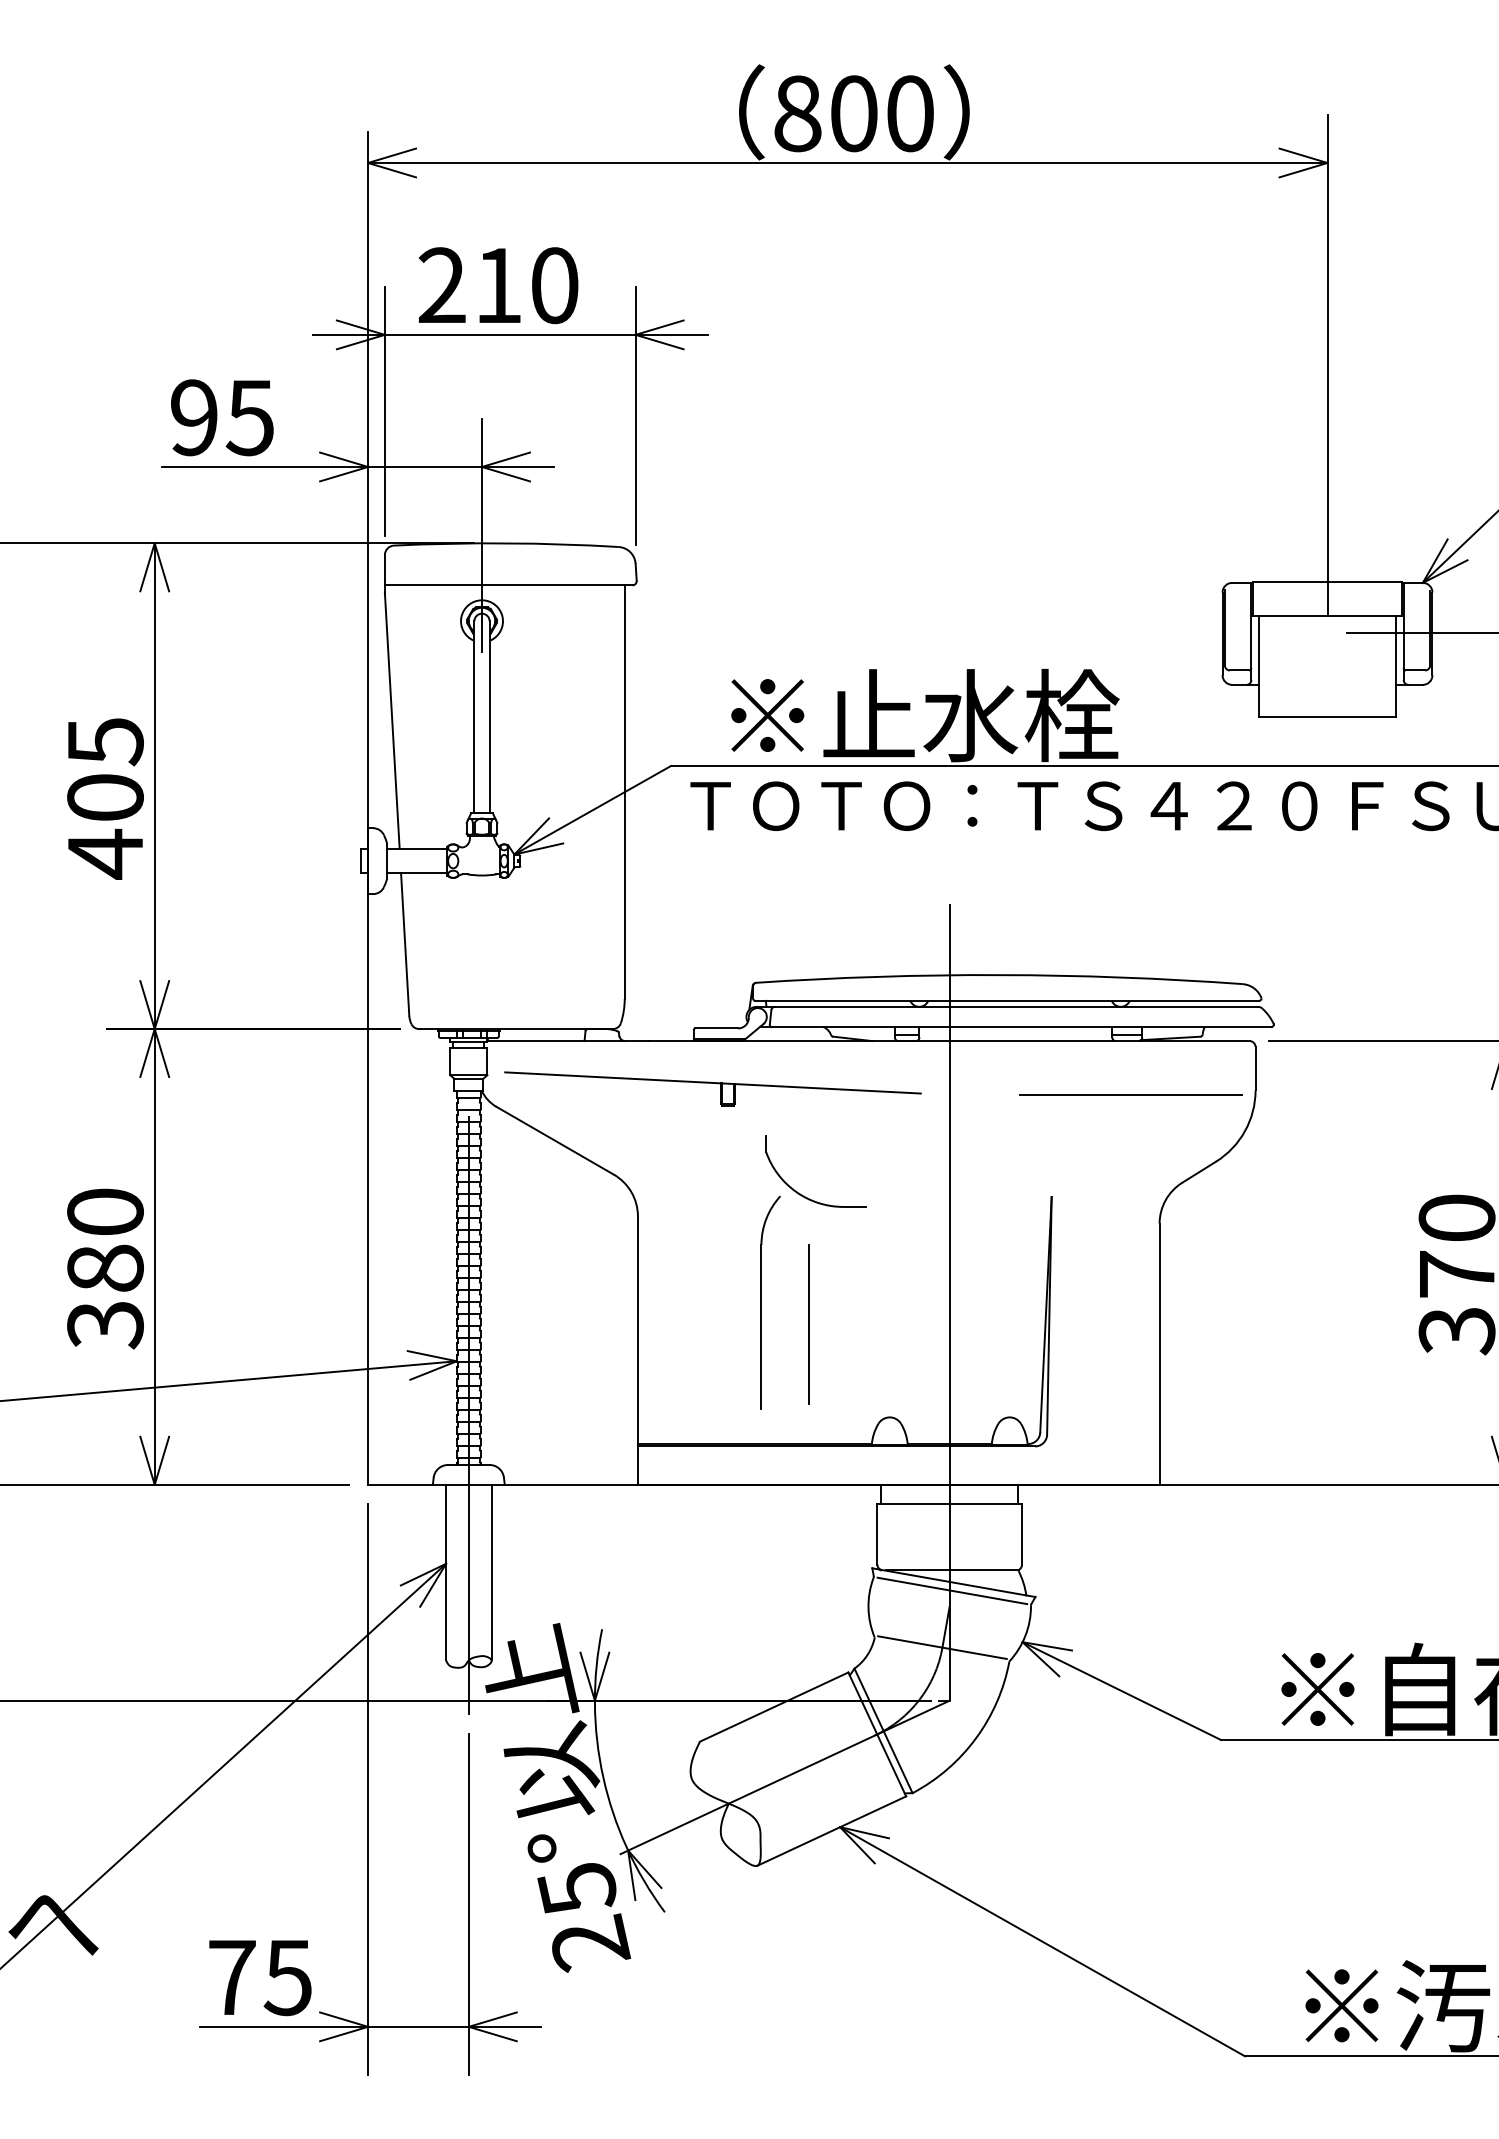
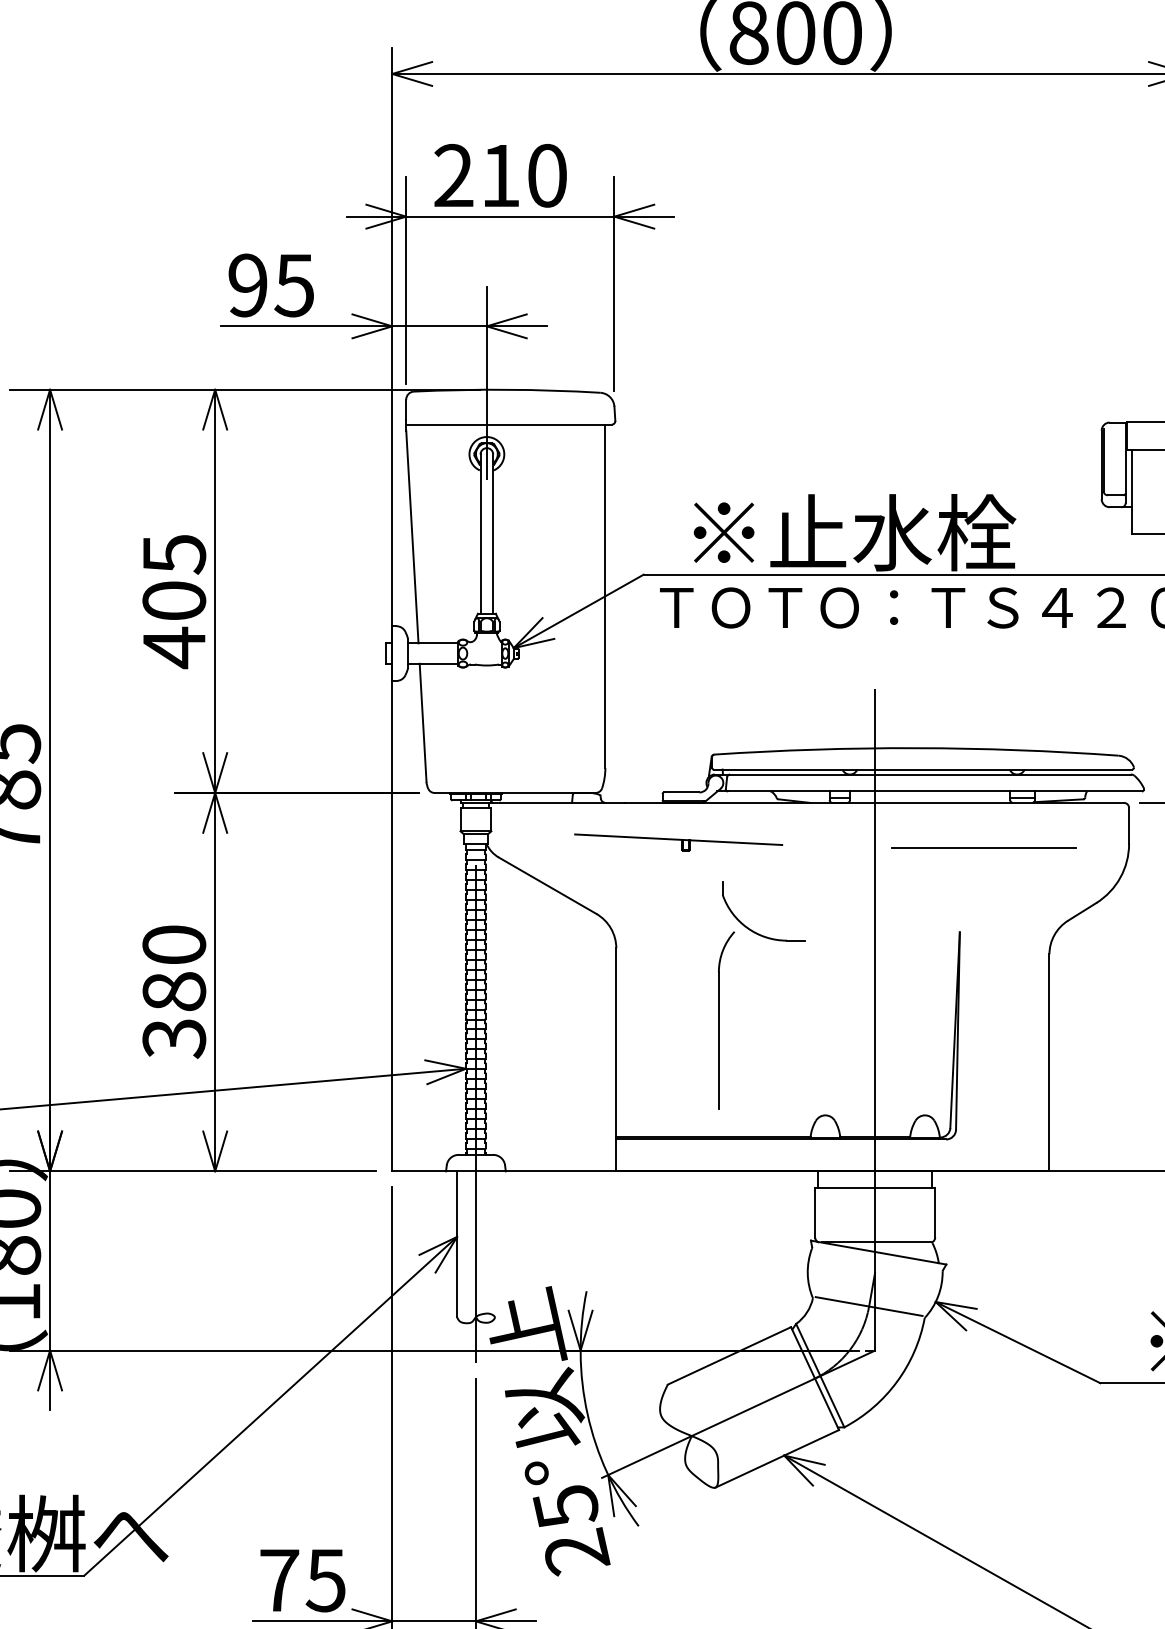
part: (712, 1088) -> (678, 842), size x0.6
line: (1130, 1094) -> (983, 847), moved
line: (808, 1324) -> (757, 1038), removed
line: (491, 1572) -> (494, 1244), removed
line: (952, 1590) -> (877, 1259), removed

